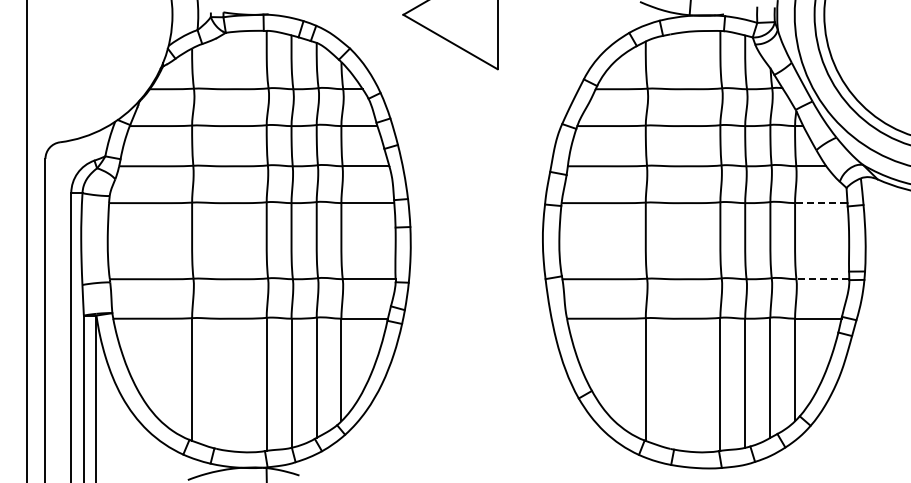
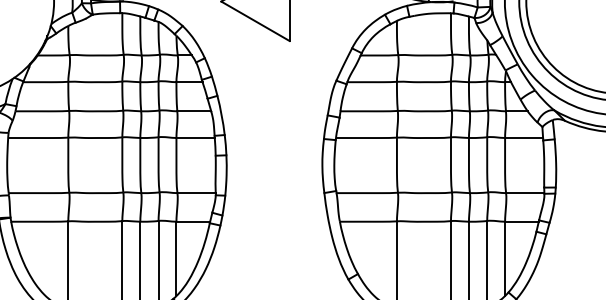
line: (820, 203) -> (523, 138), dashed -> solid
line: (822, 279) -> (524, 193), dashed -> solid

